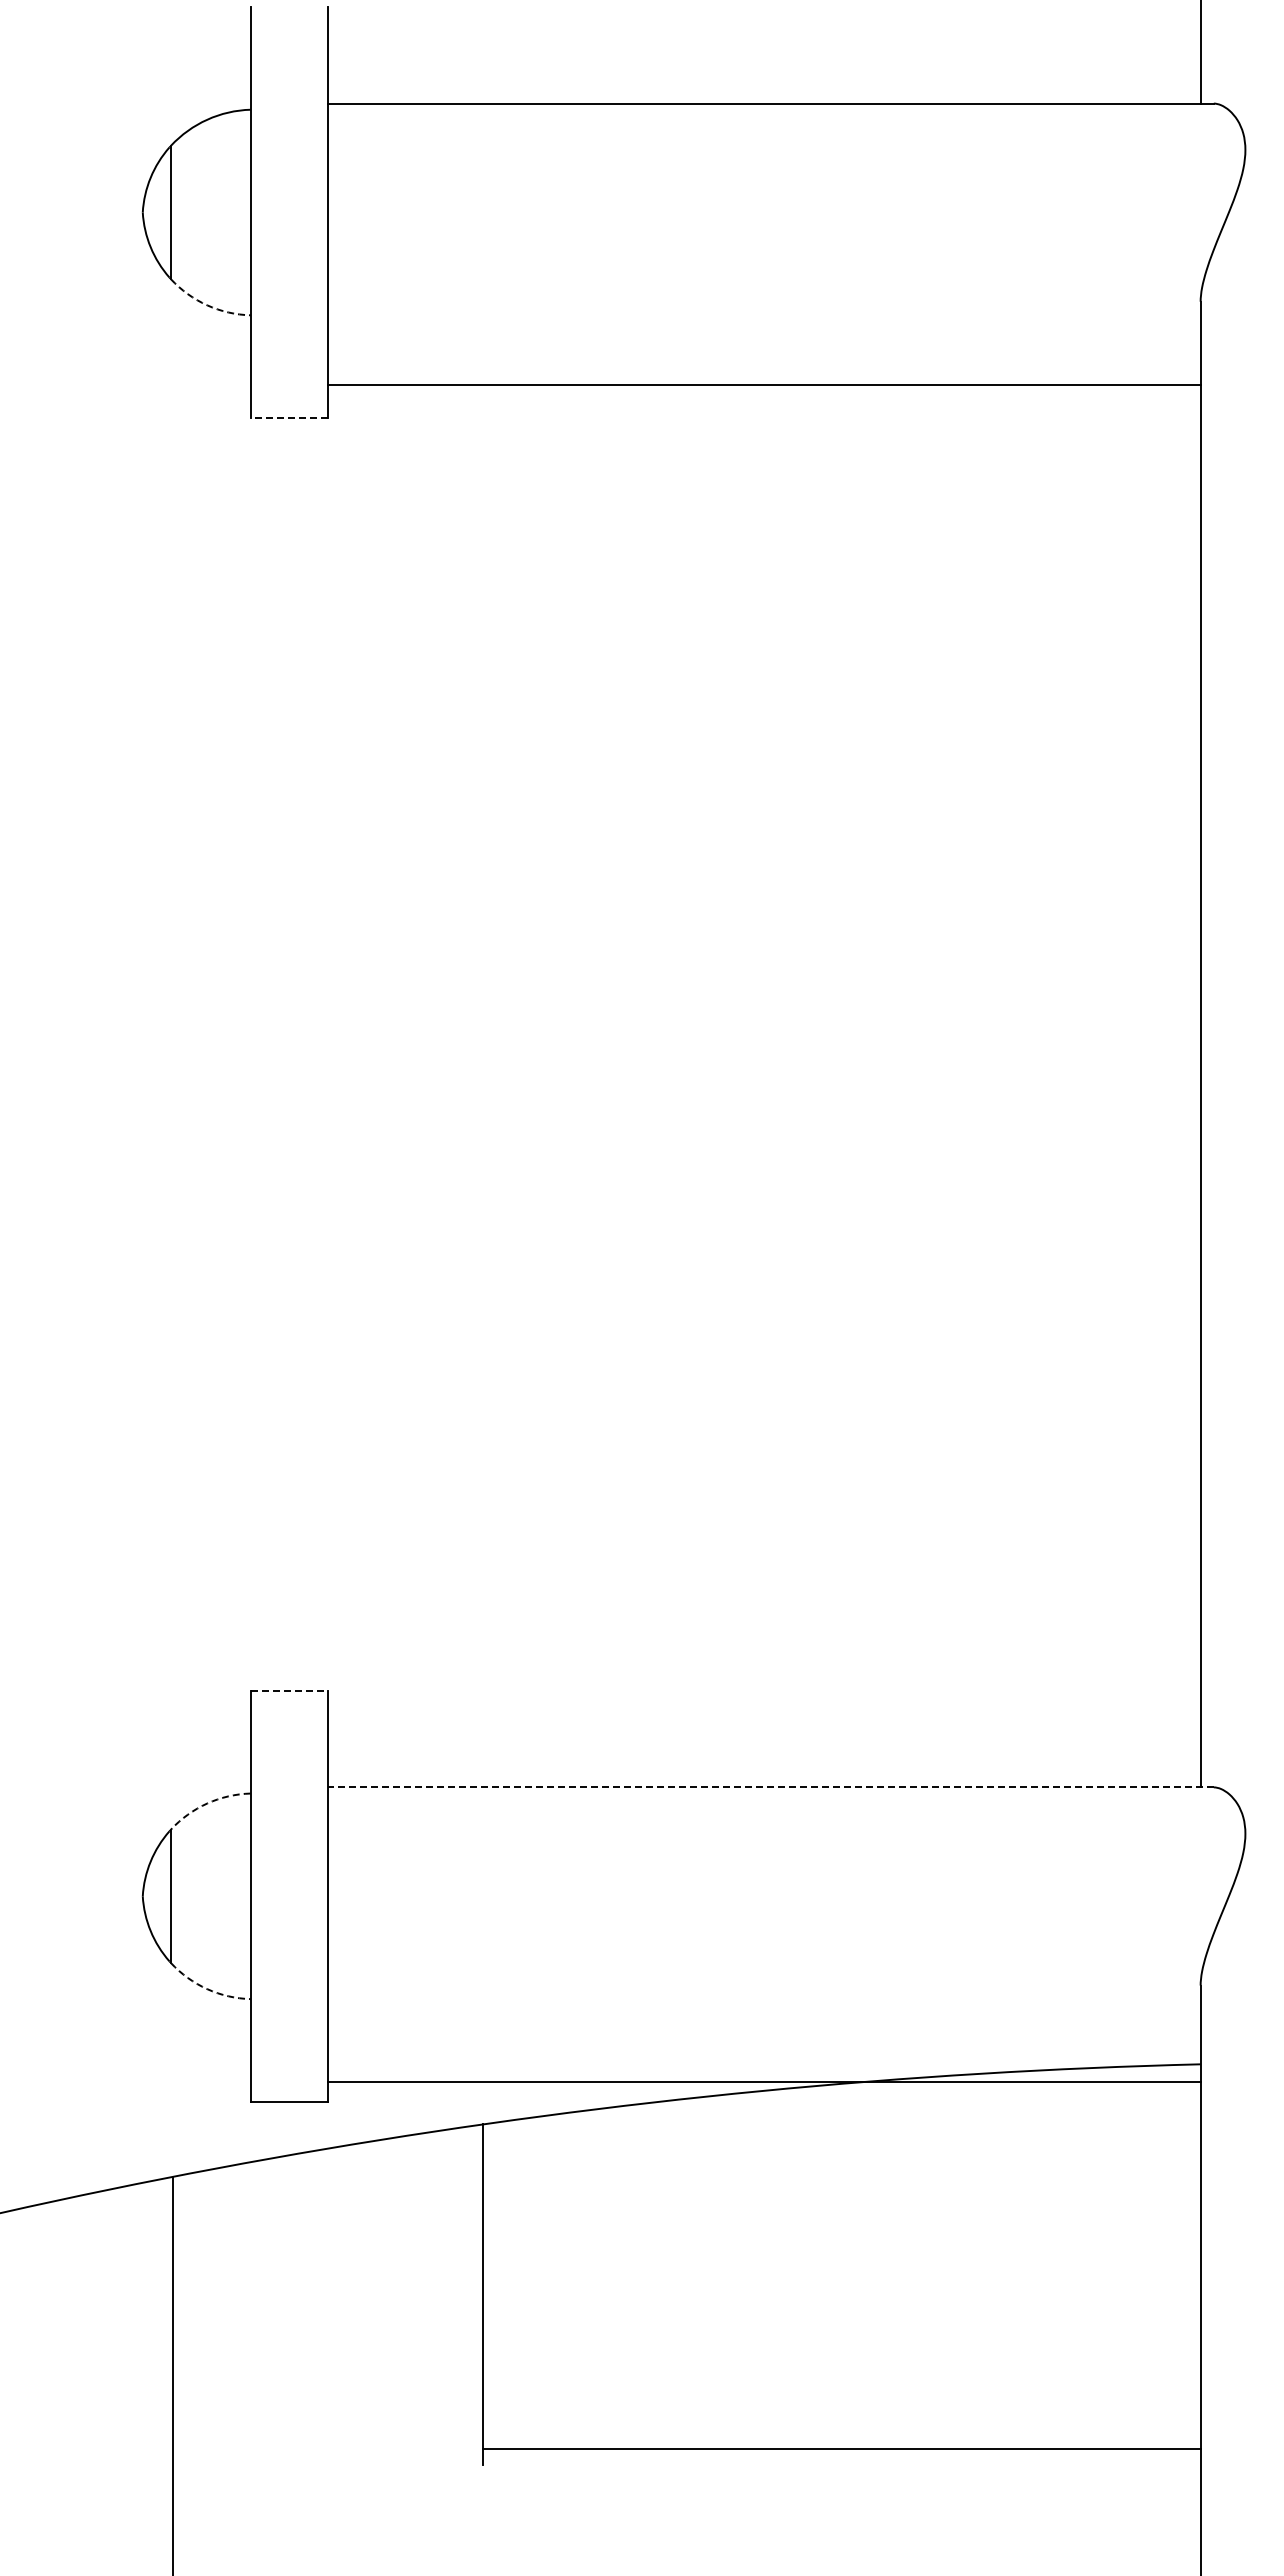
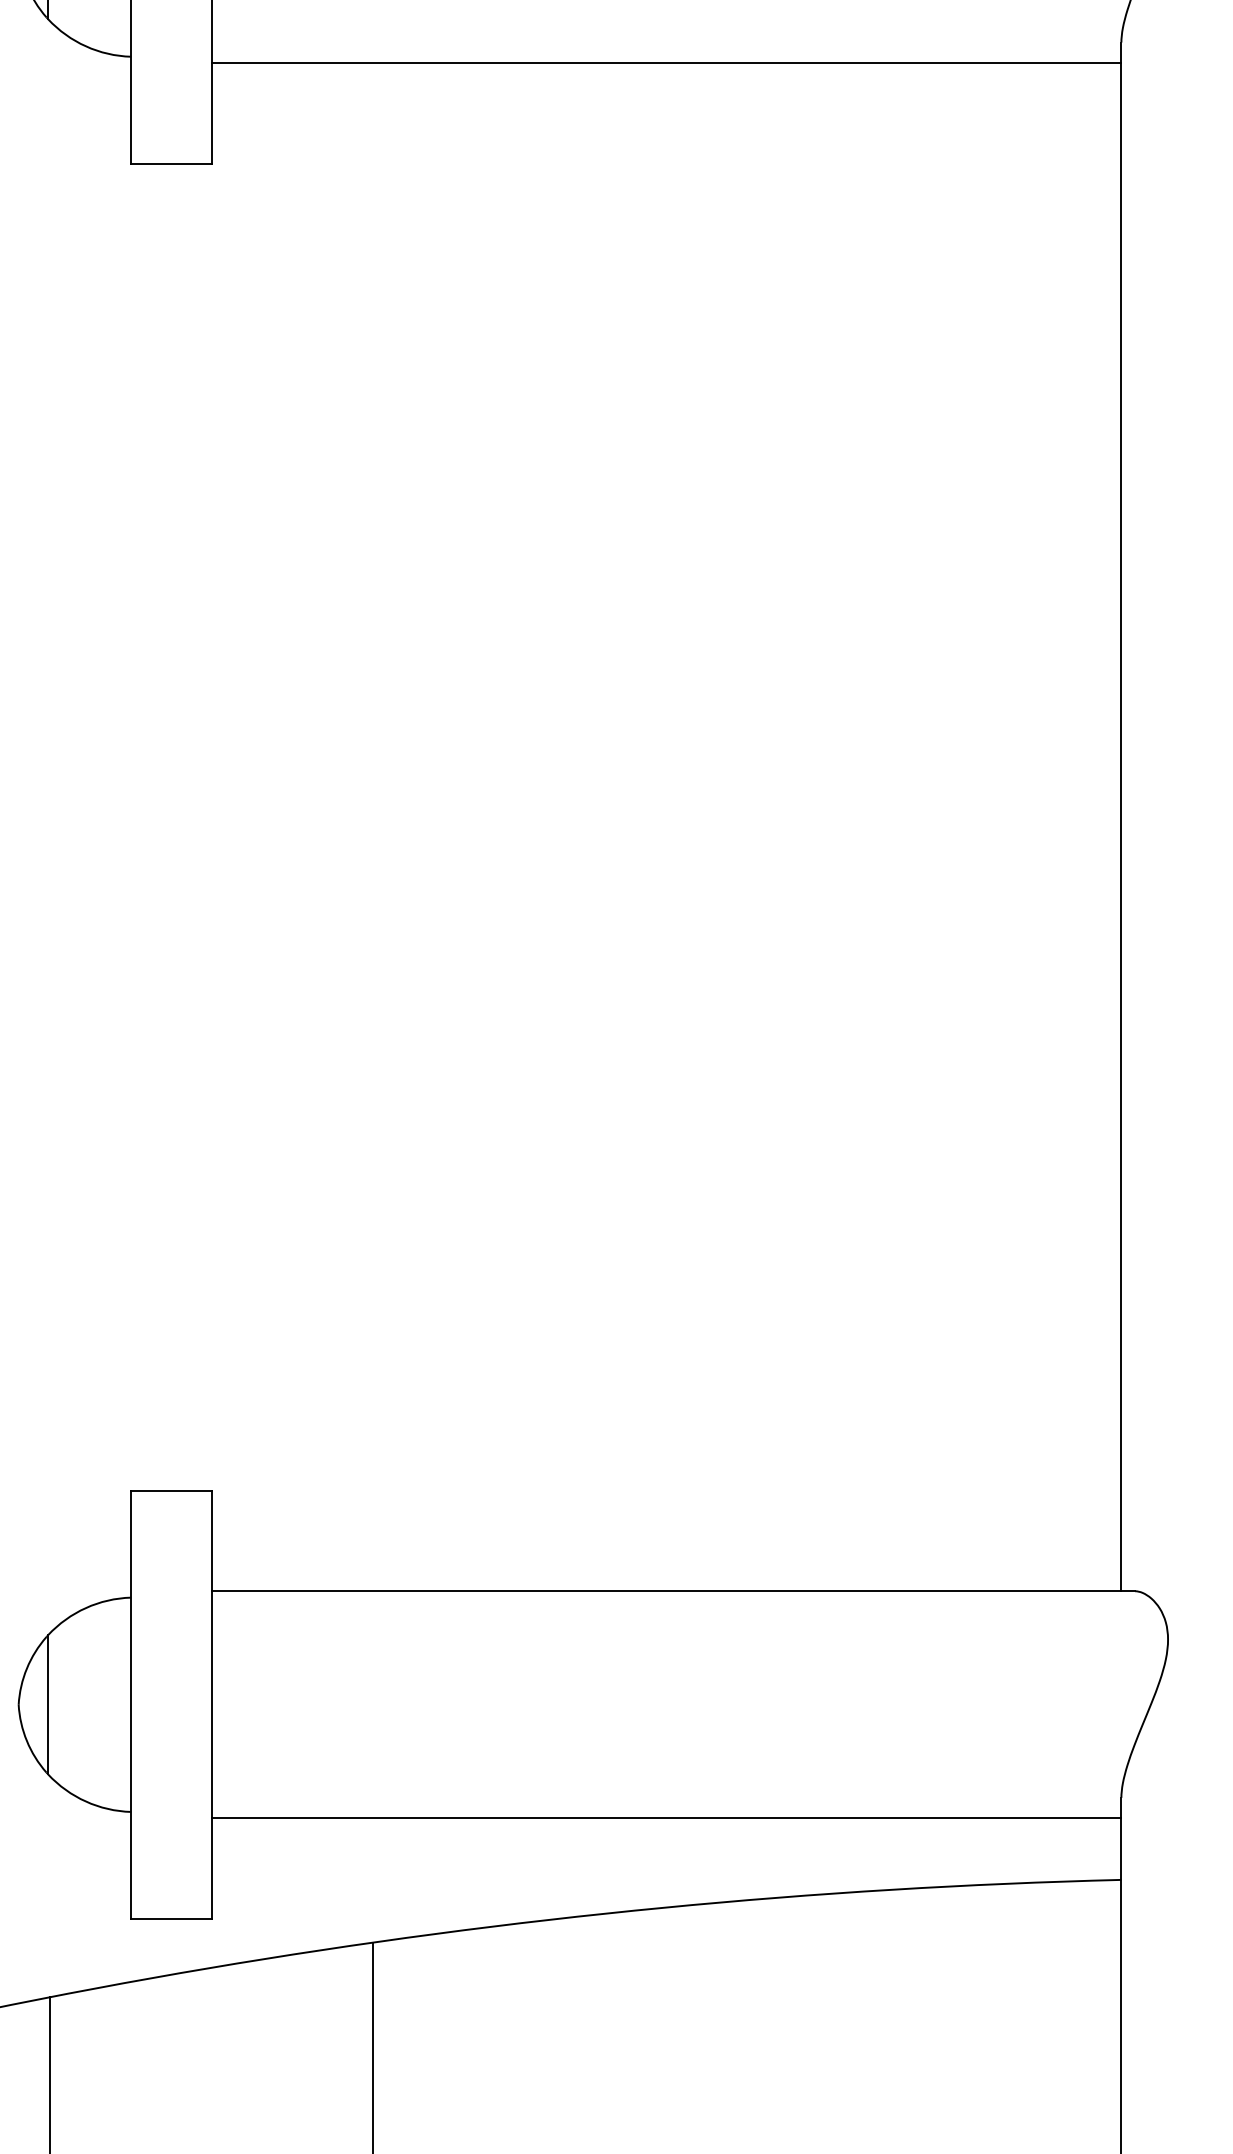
arc: (207, 305) -> (86, 46), dashed -> solid
line: (763, 385) -> (665, 63), moved
line: (289, 418) -> (171, 164), dashed -> solid
line: (289, 1690) -> (171, 1490), dashed -> solid
line: (770, 1787) -> (673, 1591), dashed -> solid
arc: (207, 1803) -> (86, 1608), dashed -> solid
arc: (207, 1989) -> (86, 1801), dashed -> solid
line: (763, 2082) -> (665, 1818), moved

